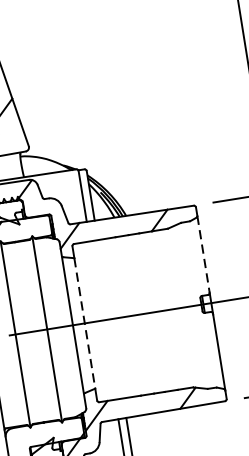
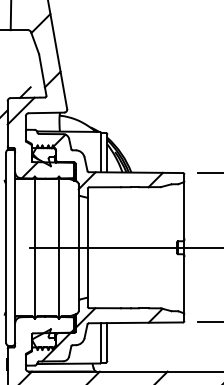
line: (203, 253) -> (184, 209), dashed -> solid
line: (84, 323) -> (87, 247), dashed -> solid

